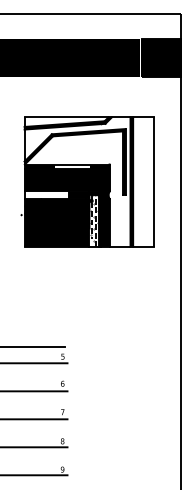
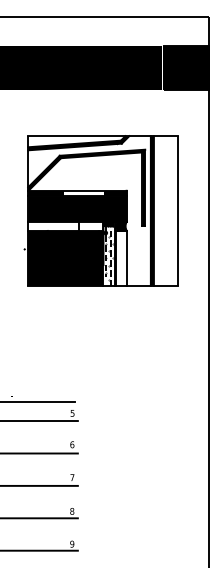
fill: (78, 194) -> (90, 225), removed
fill: (105, 222) -> (121, 257), removed

